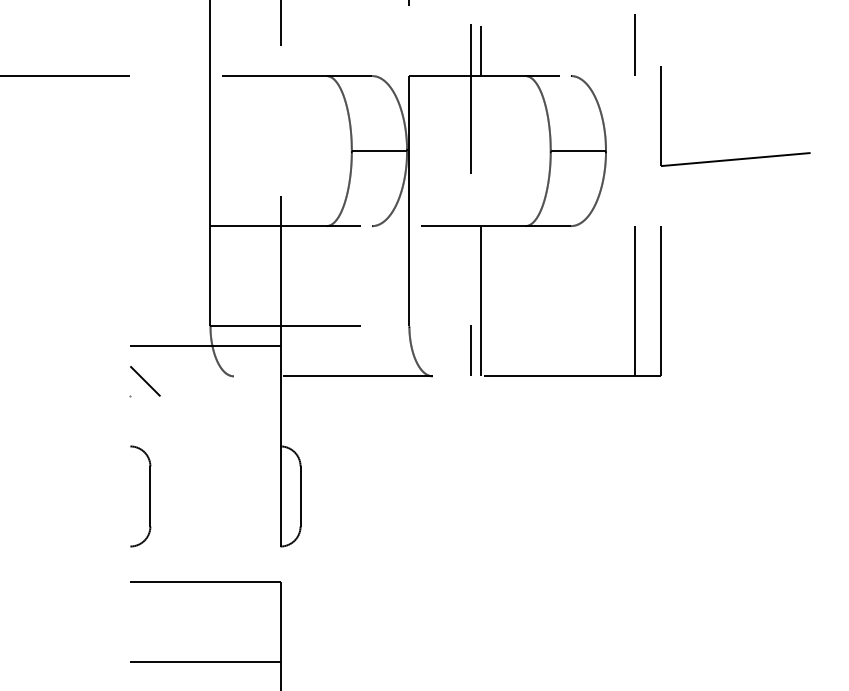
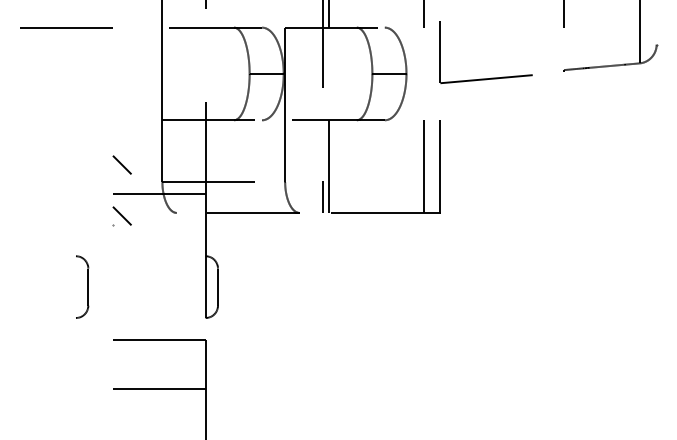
line: (144, 297) -> (121, 164), added
part: (140, 495) -> (82, 286), moved

